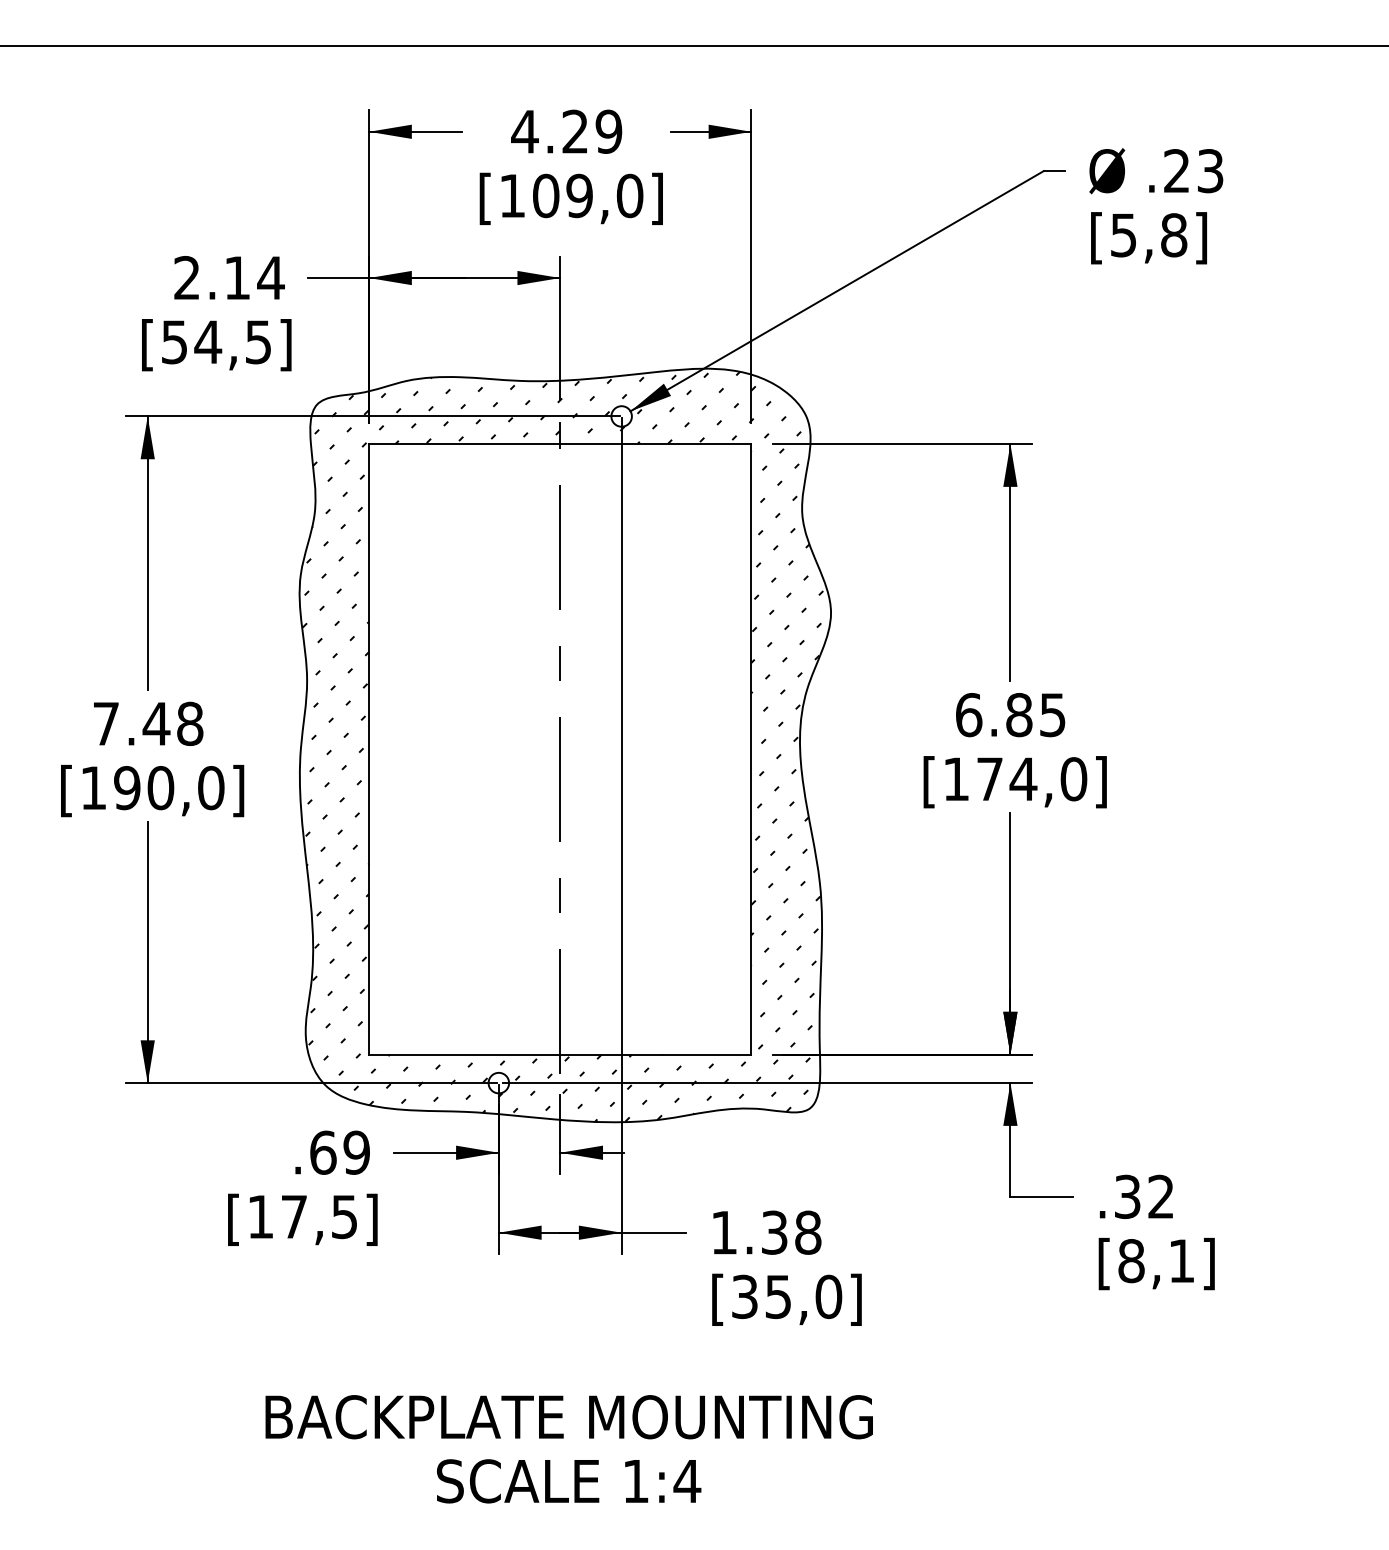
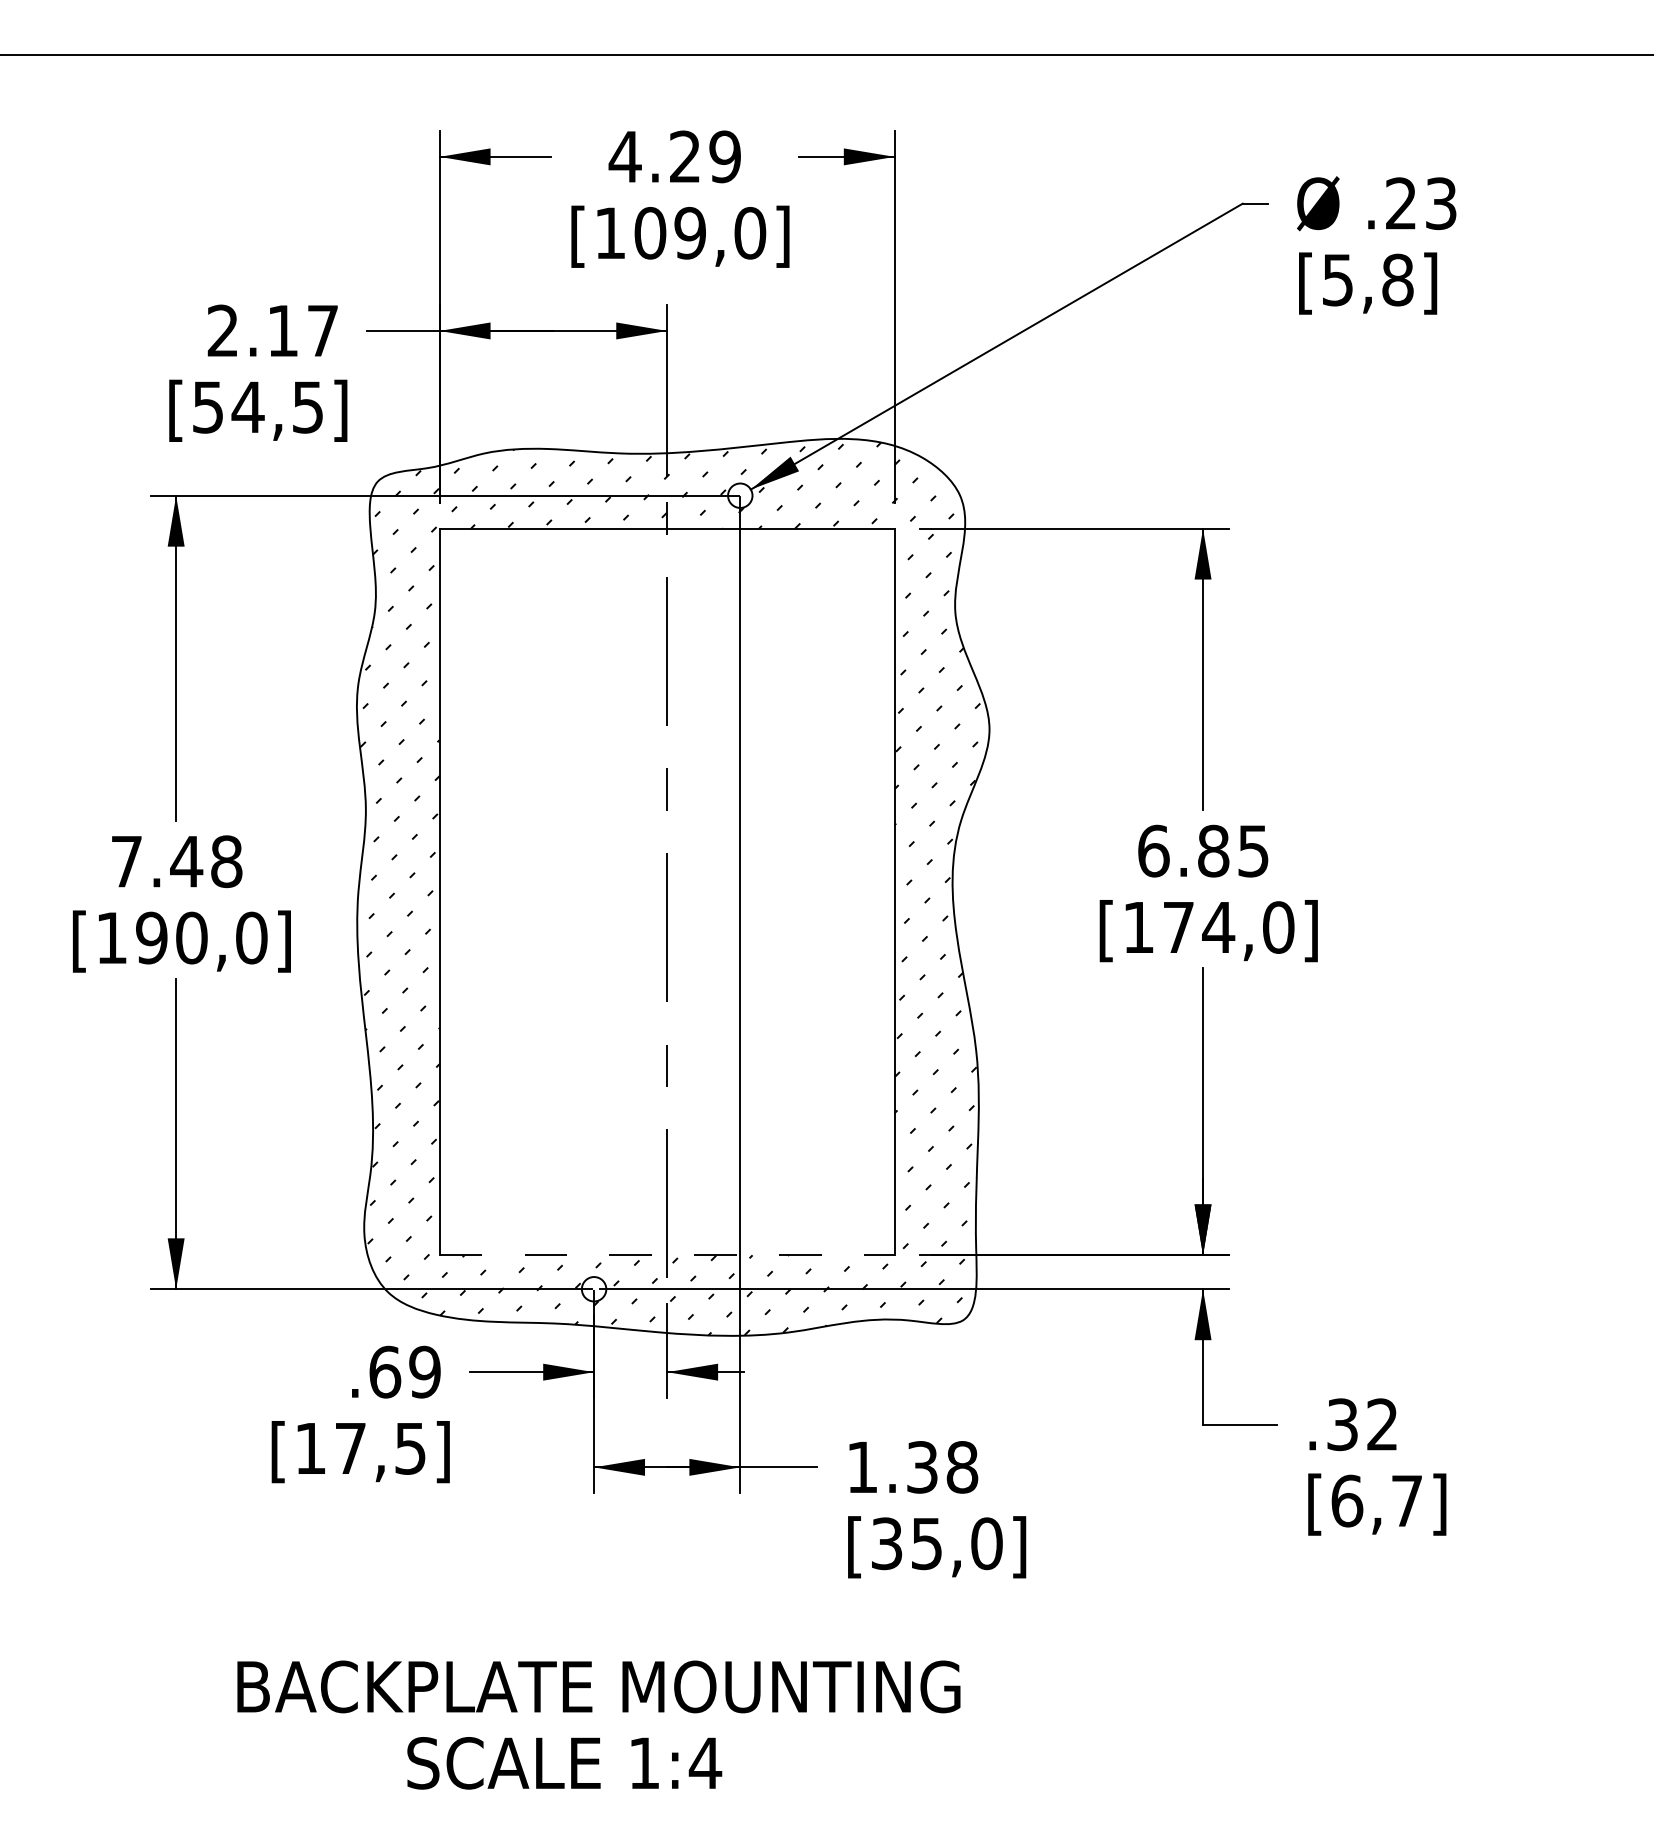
text: (270, 277) -> (322, 330), 2.14 -> 2.17
line: (560, 1054) -> (667, 1255), solid -> dashed
text: (1156, 1260) -> (1376, 1500), [8,1] -> [6,7]
text: (568, 1416) -> (598, 1686), moved
text: (568, 1481) -> (564, 1763), moved

